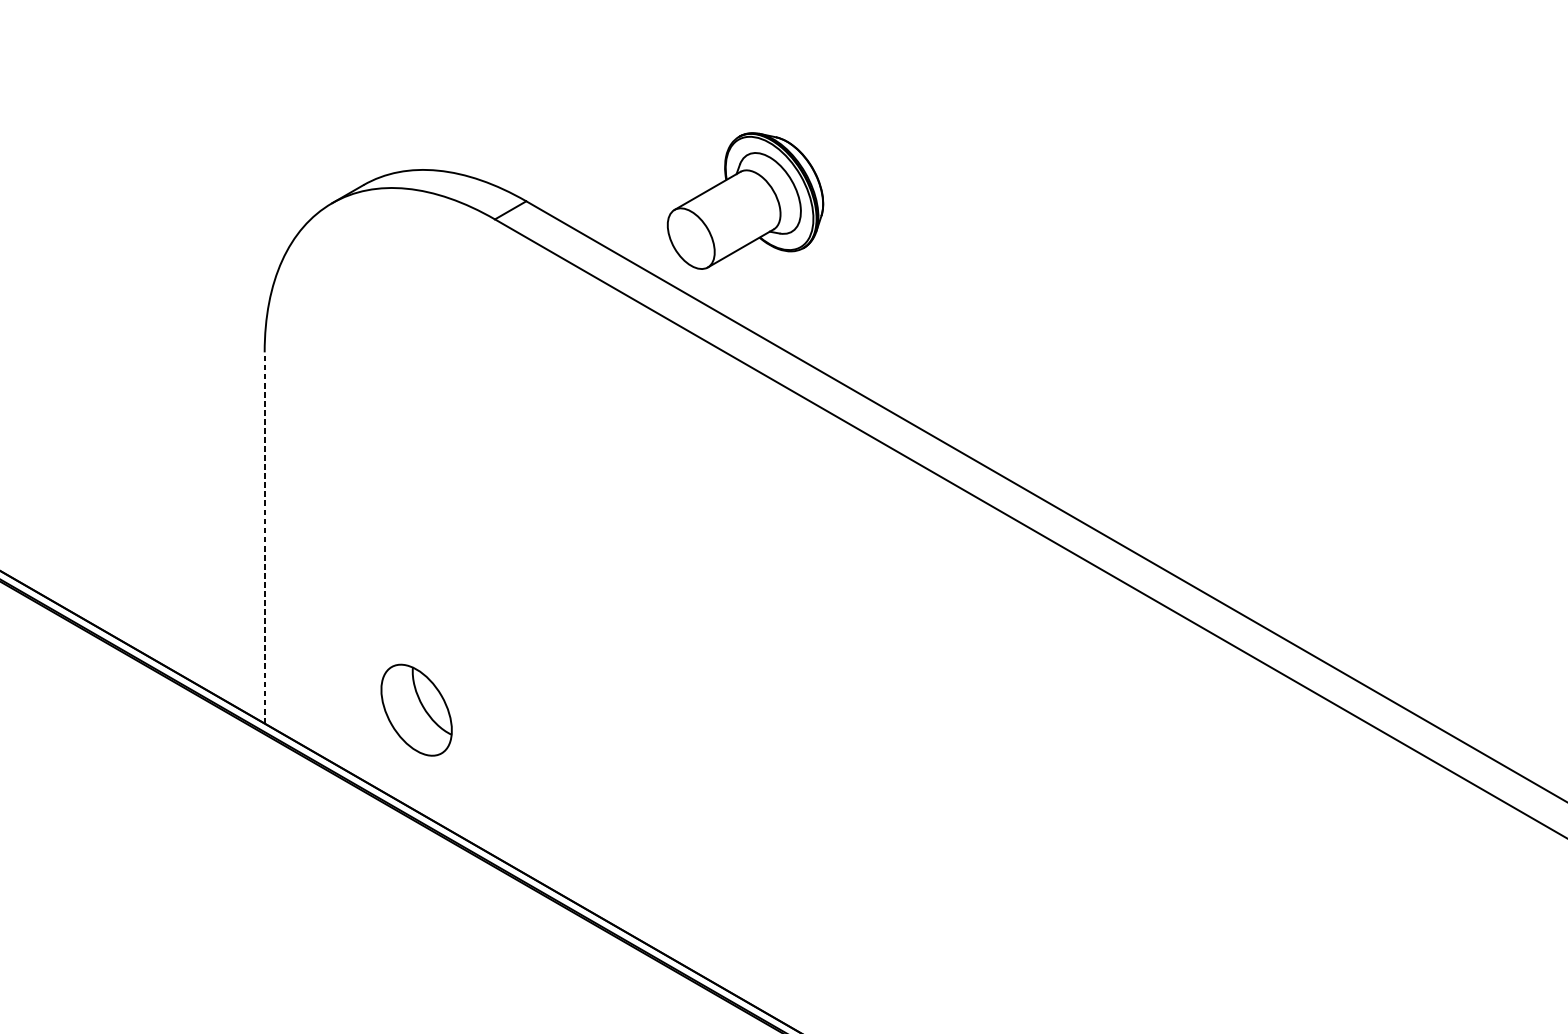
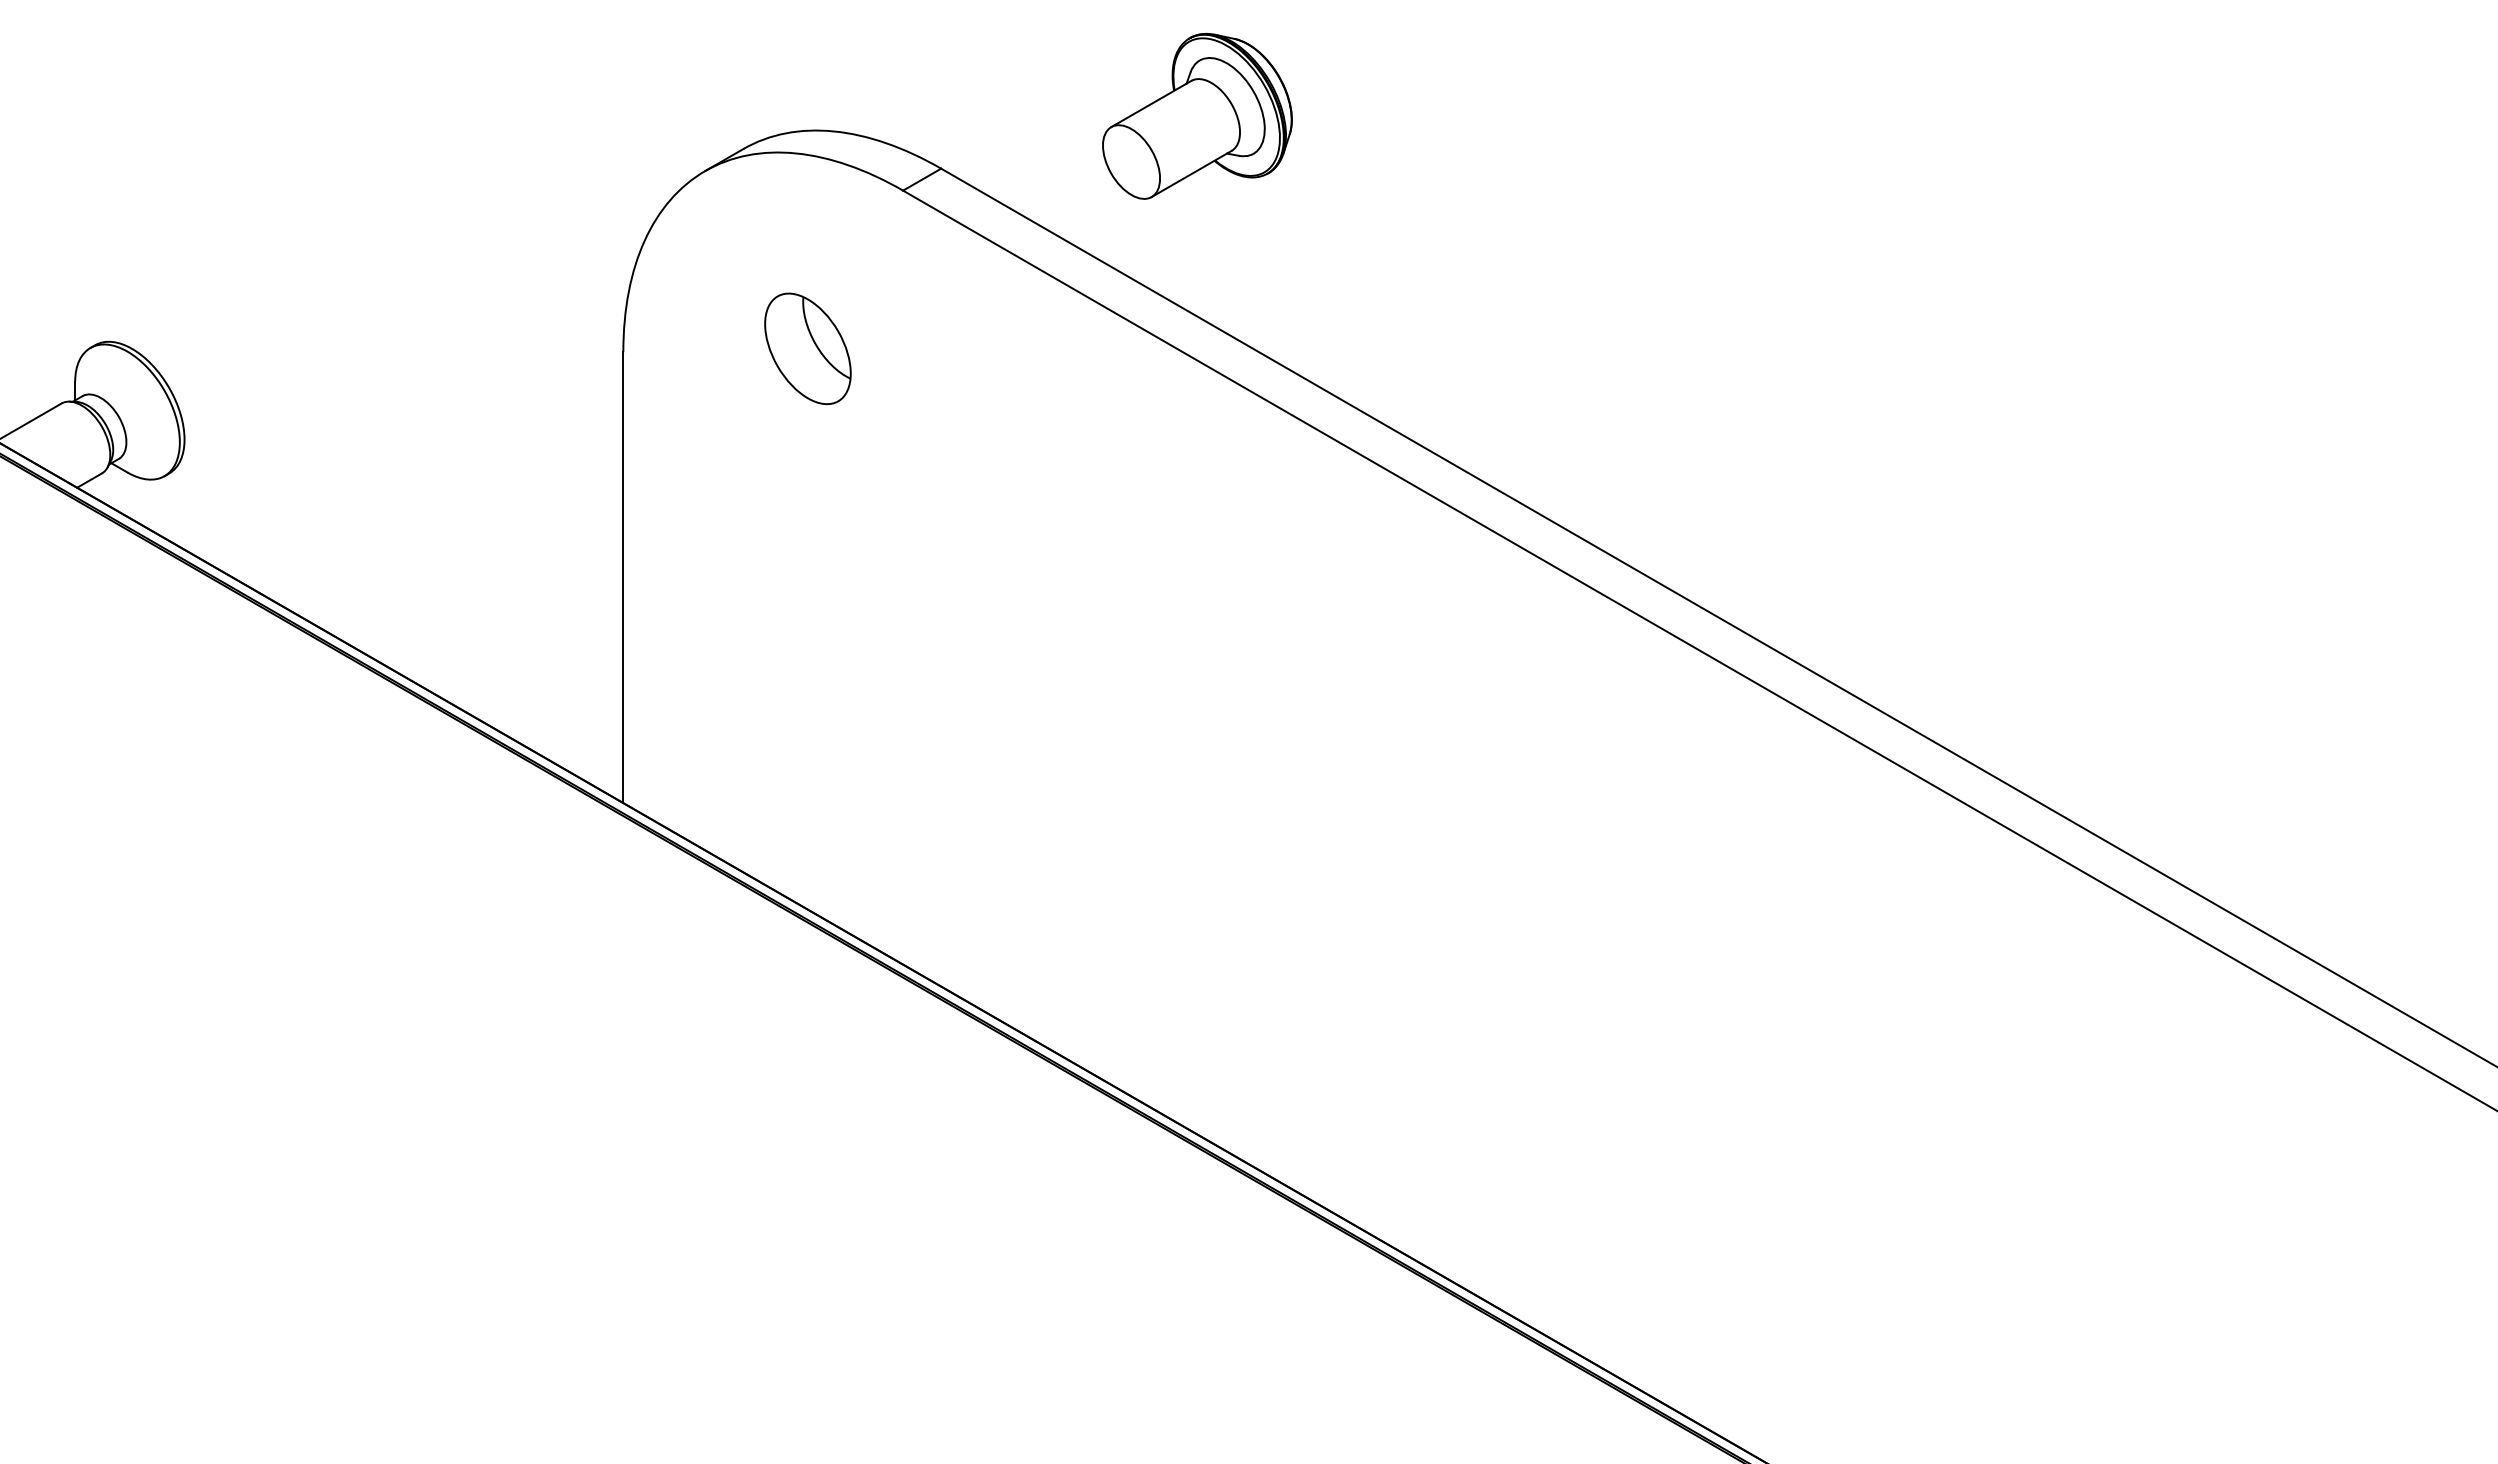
part: (745, 201) -> (1197, 116), moved
line: (264, 537) -> (623, 577), dashed -> solid
part: (416, 709) -> (807, 348), moved

